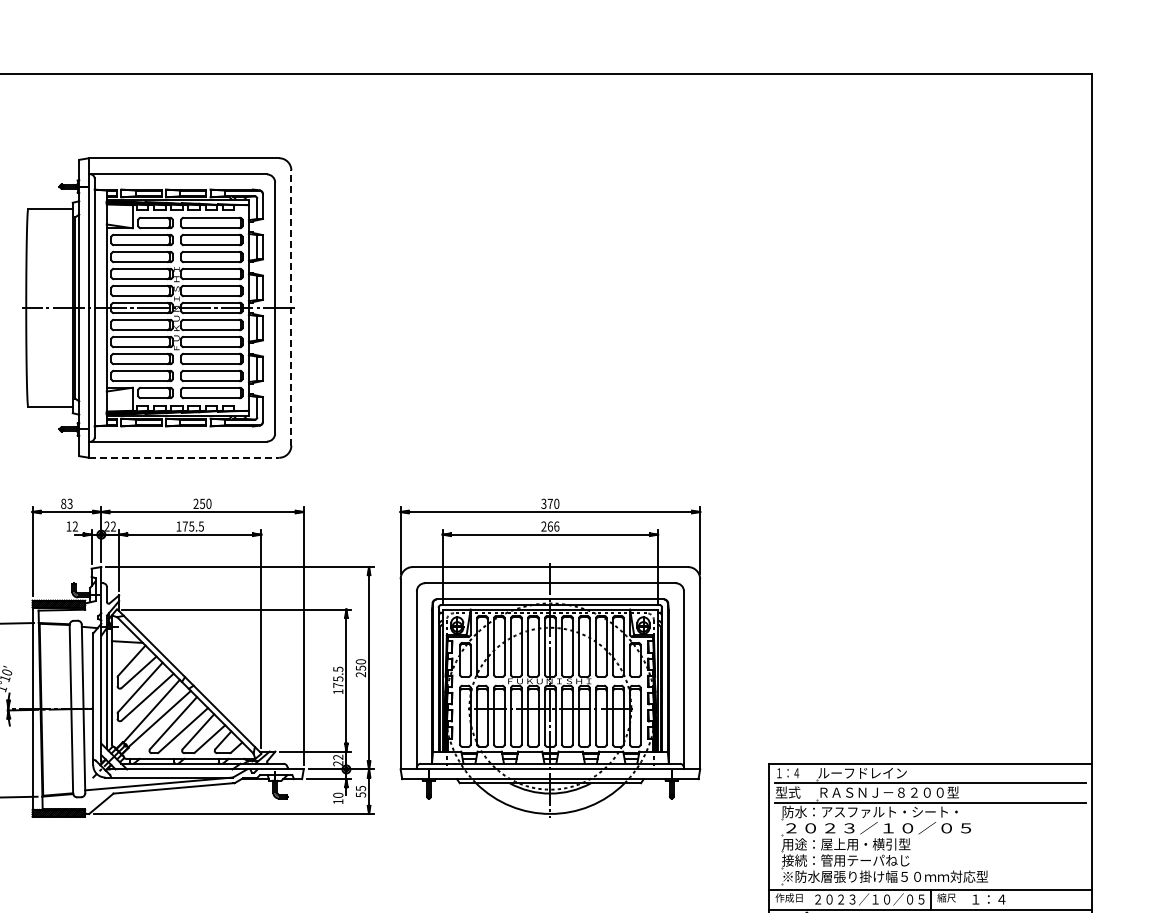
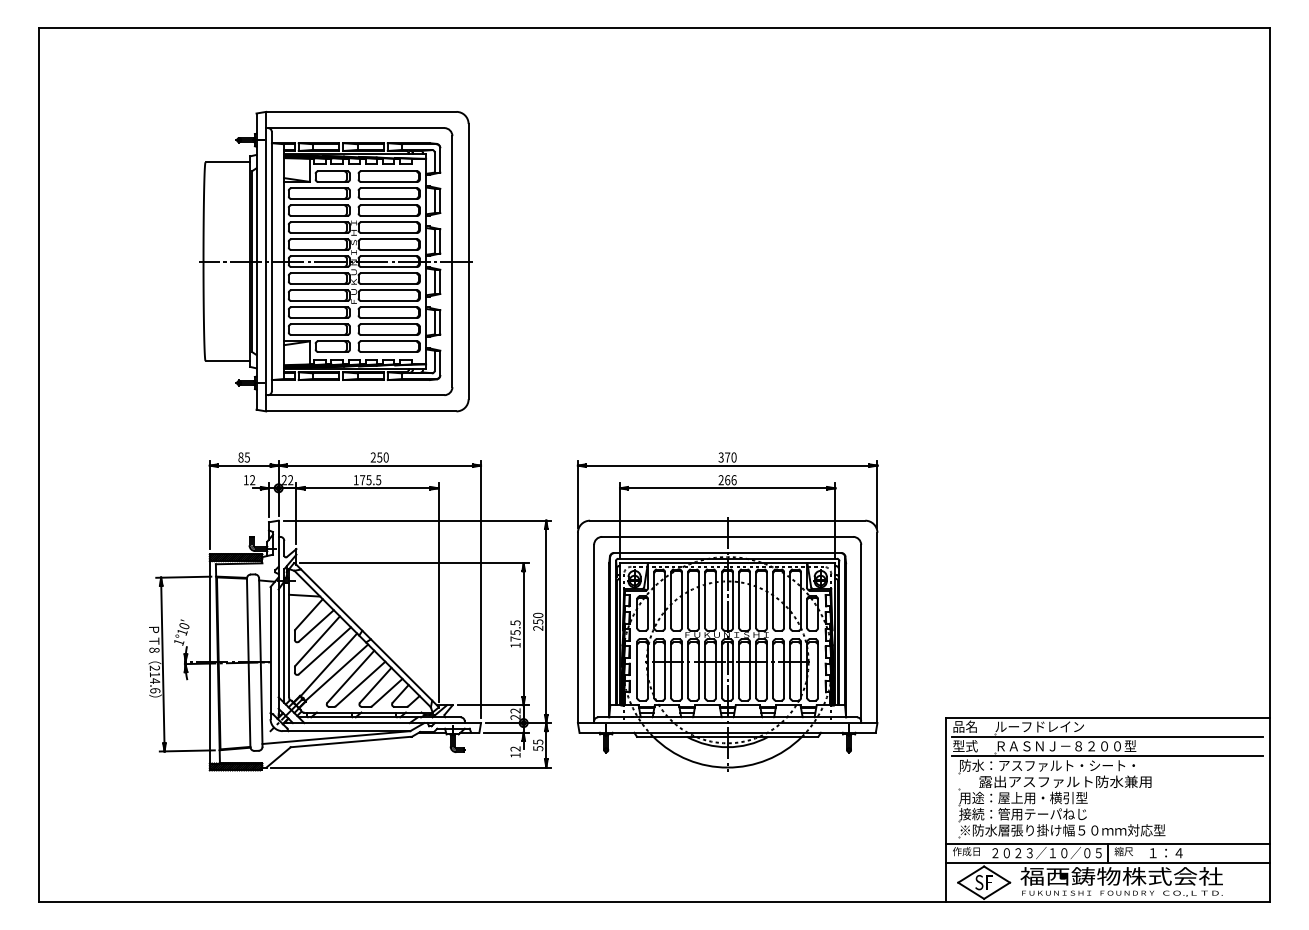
line: (291, 307) -> (468, 261), dashed -> solid
line: (184, 457) -> (361, 411), dashed -> solid
text: (70, 502) -> (247, 456), 83 -> 85
text: (787, 772) -> (964, 726), １：４ -> 品名
text: (338, 794) -> (515, 748), 10 -> 12
text: (880, 827) -> (1057, 781), ２０２３／１０／０５ -> 露出アスファルト防水兼用

